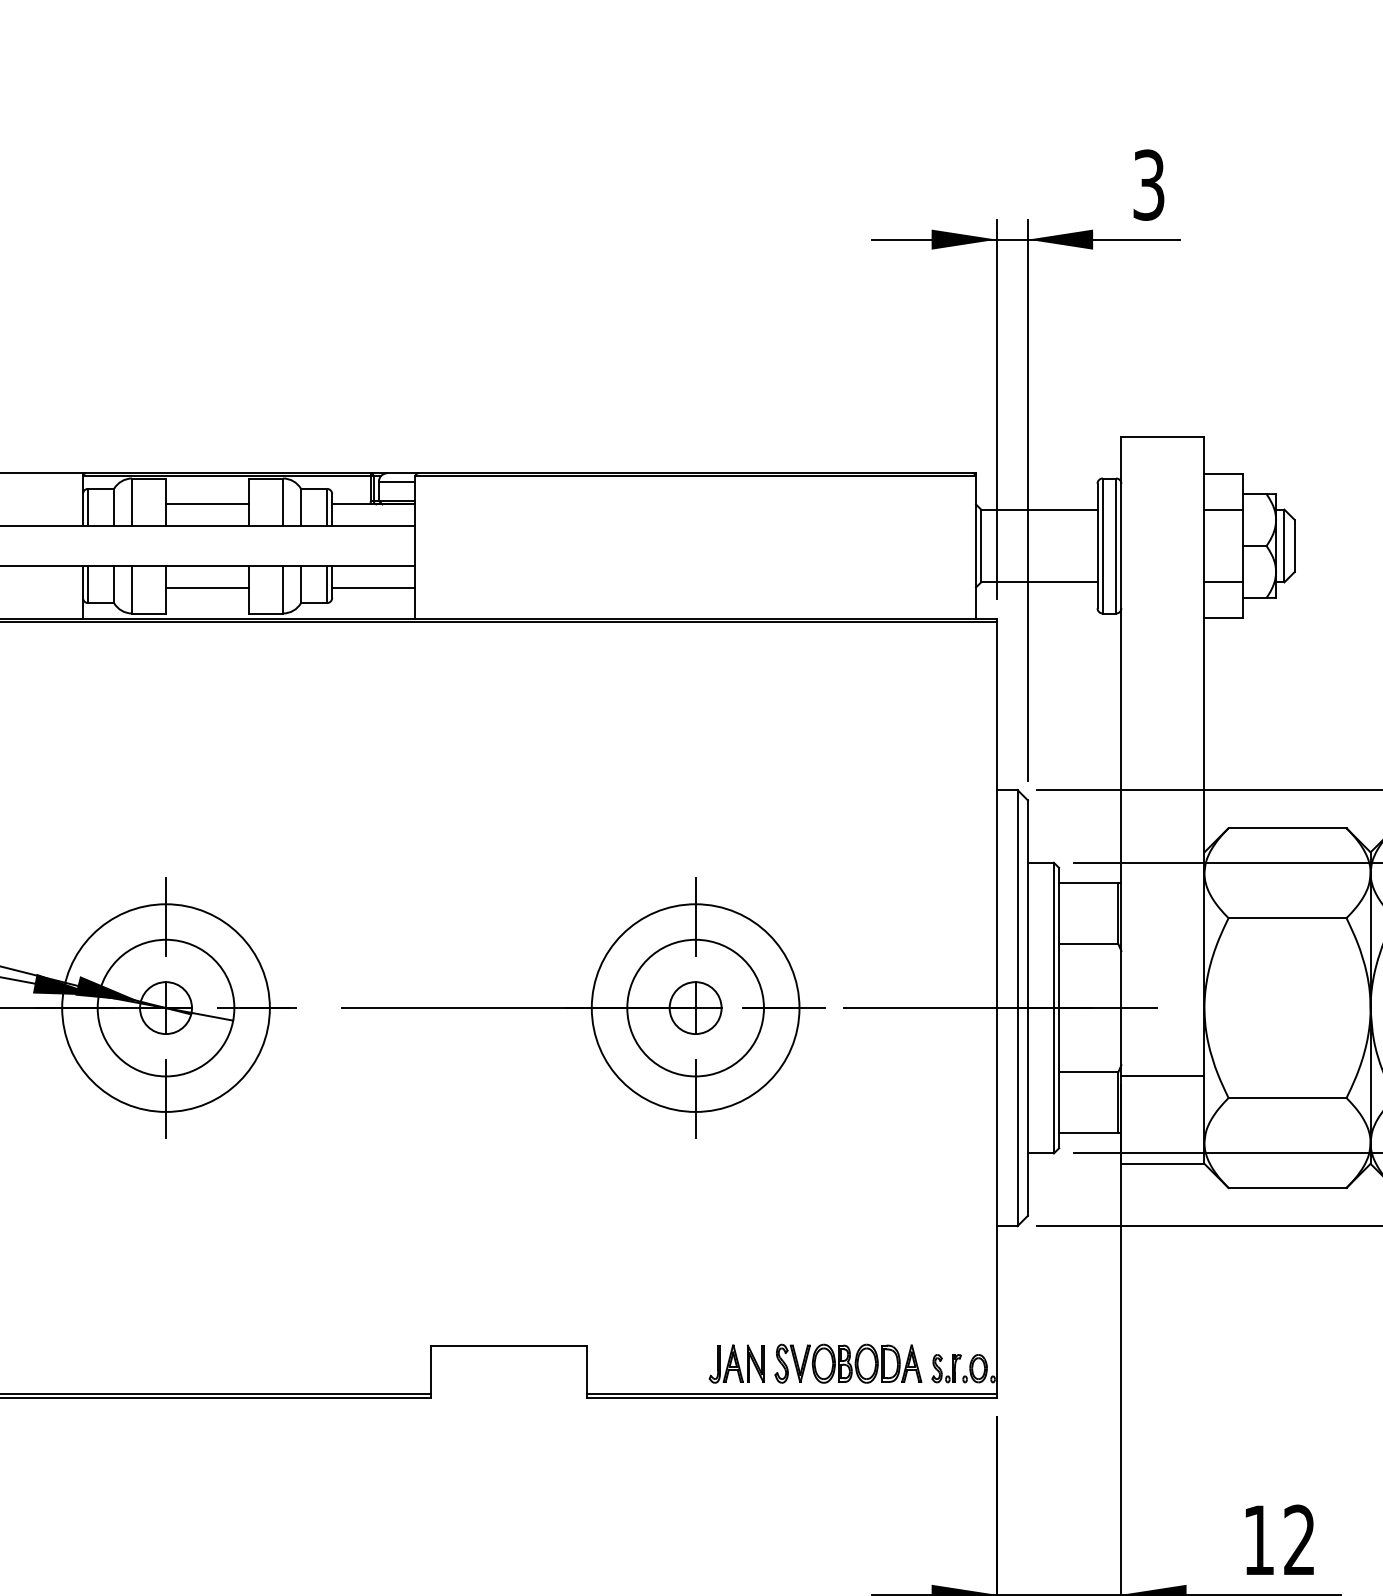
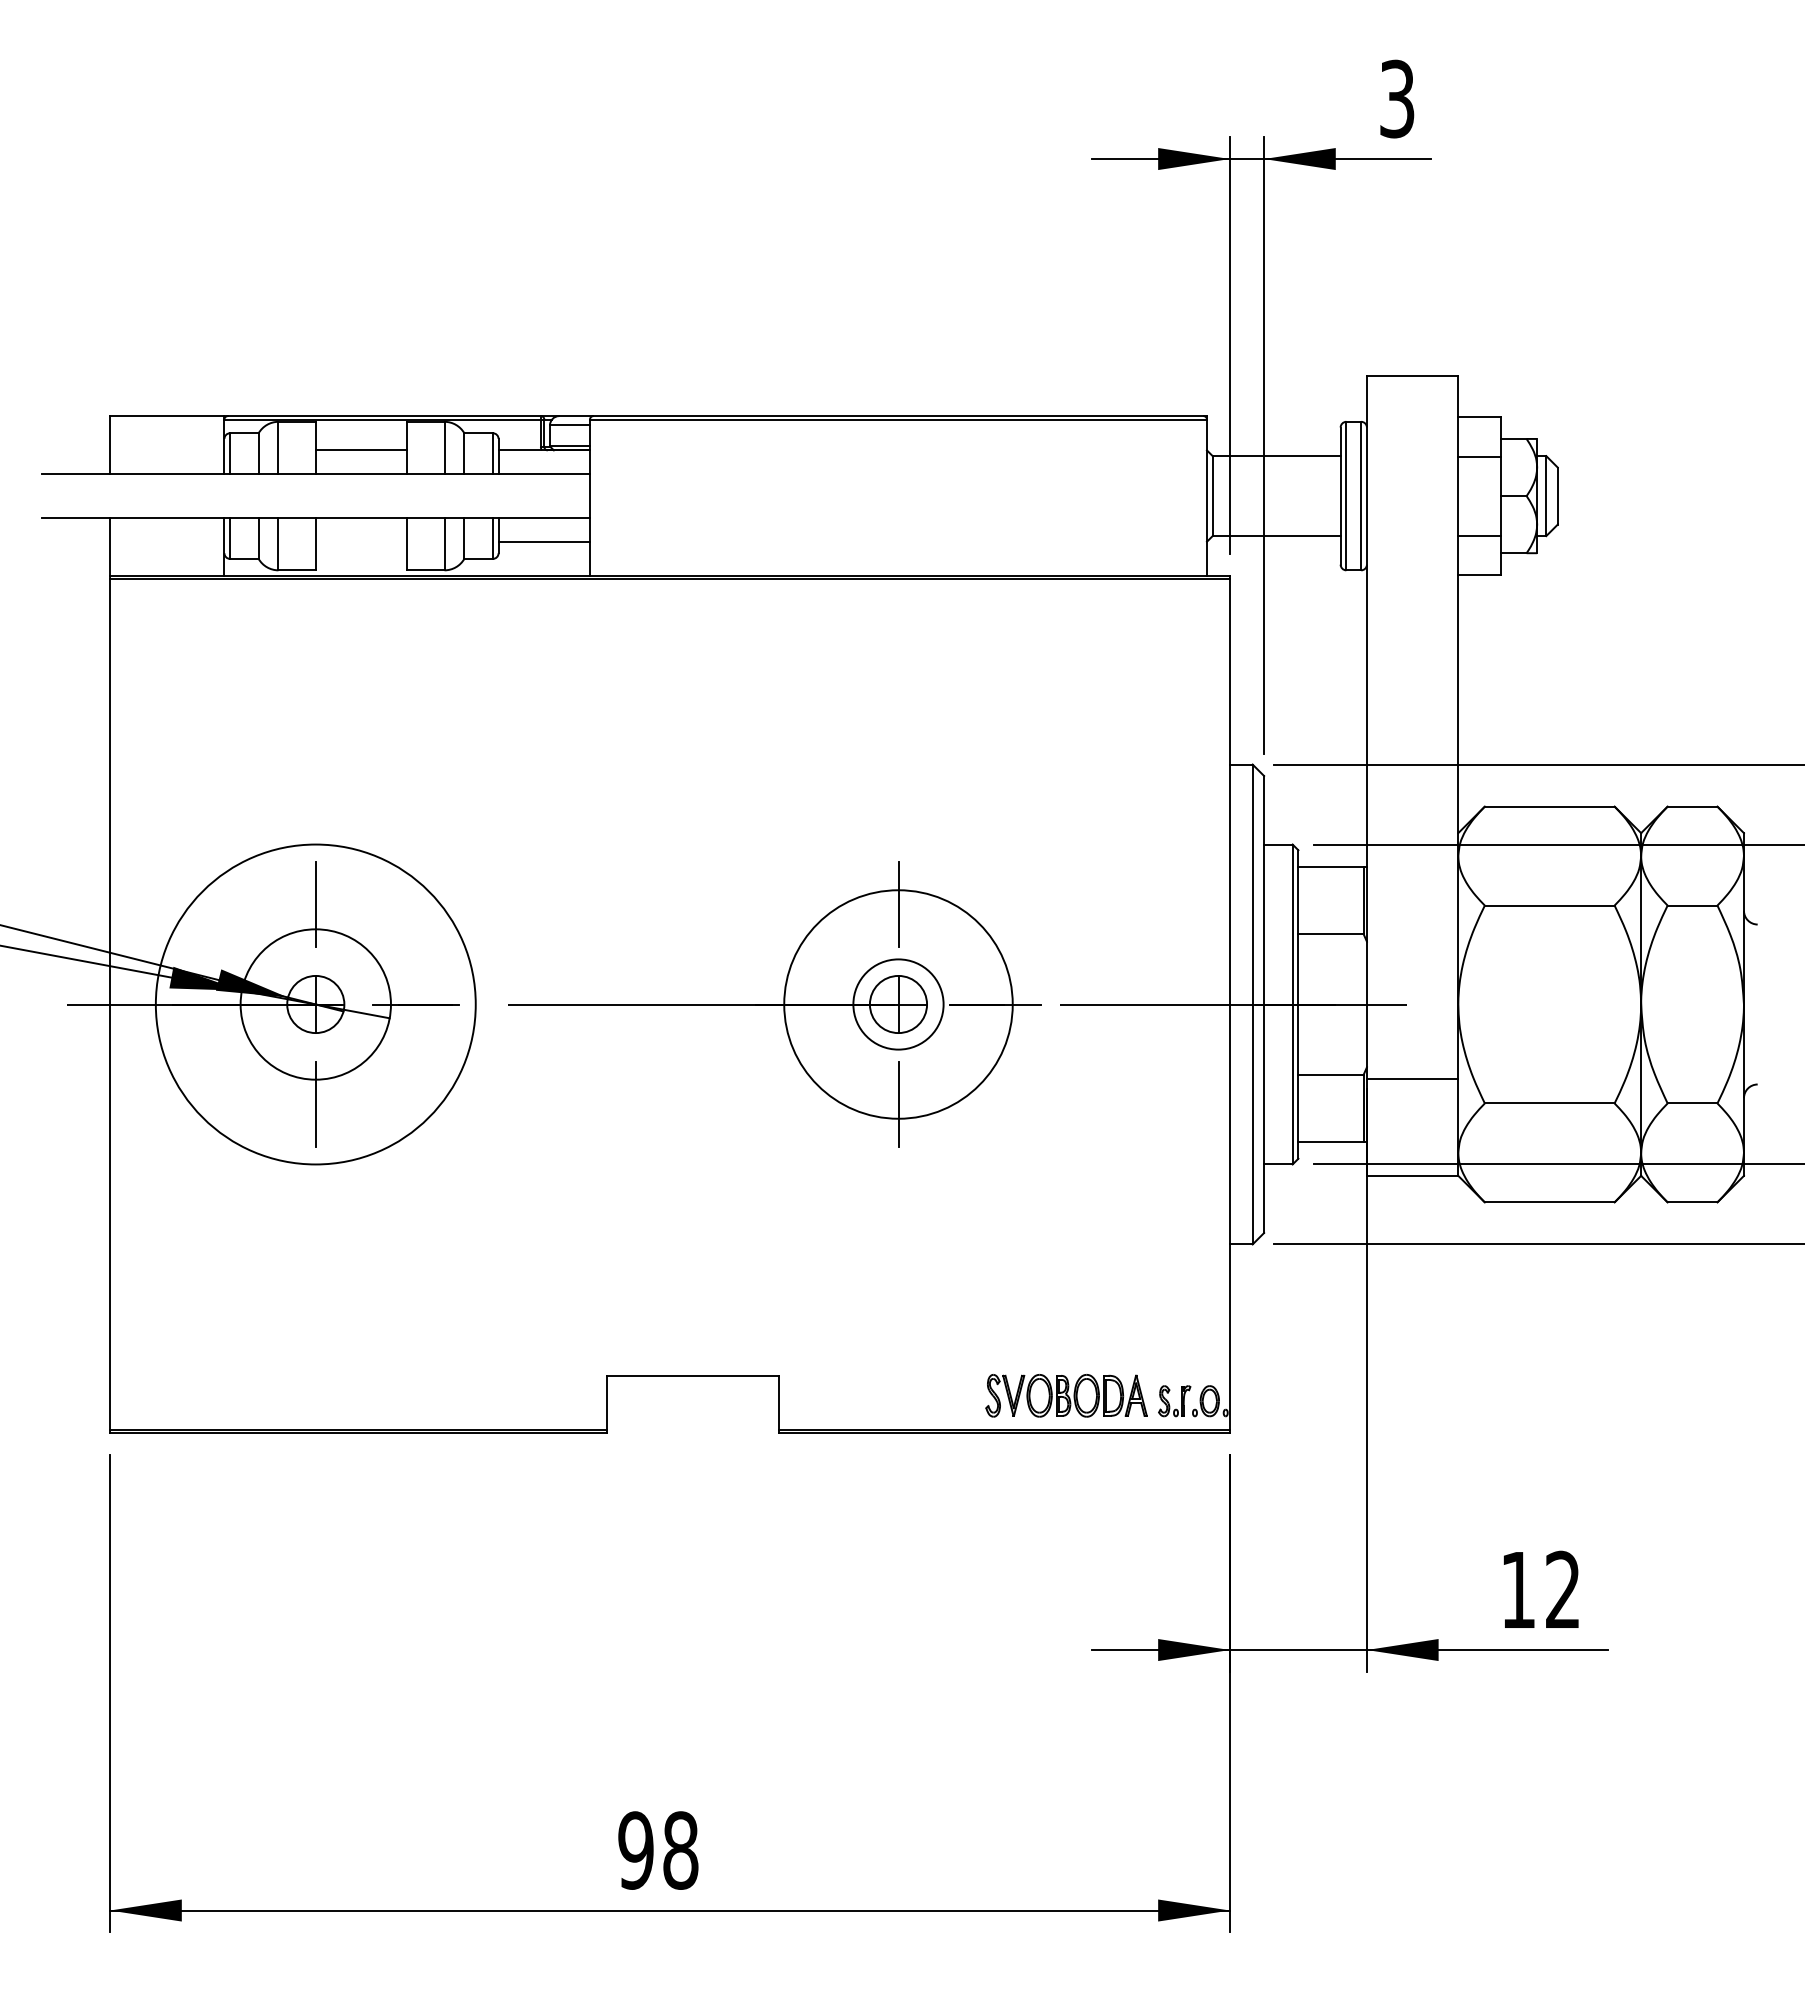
line: (207, 587) -> (361, 541), removed
circle: (165, 1008) -> (315, 1004), size x1.4
circle: (695, 1008) -> (898, 1004), size x0.6
part: (736, 1363) -> (943, 1395), removed

